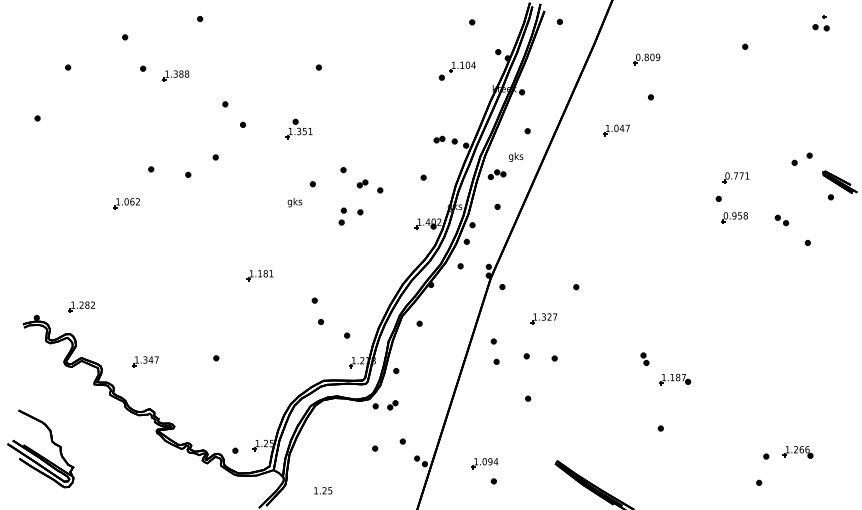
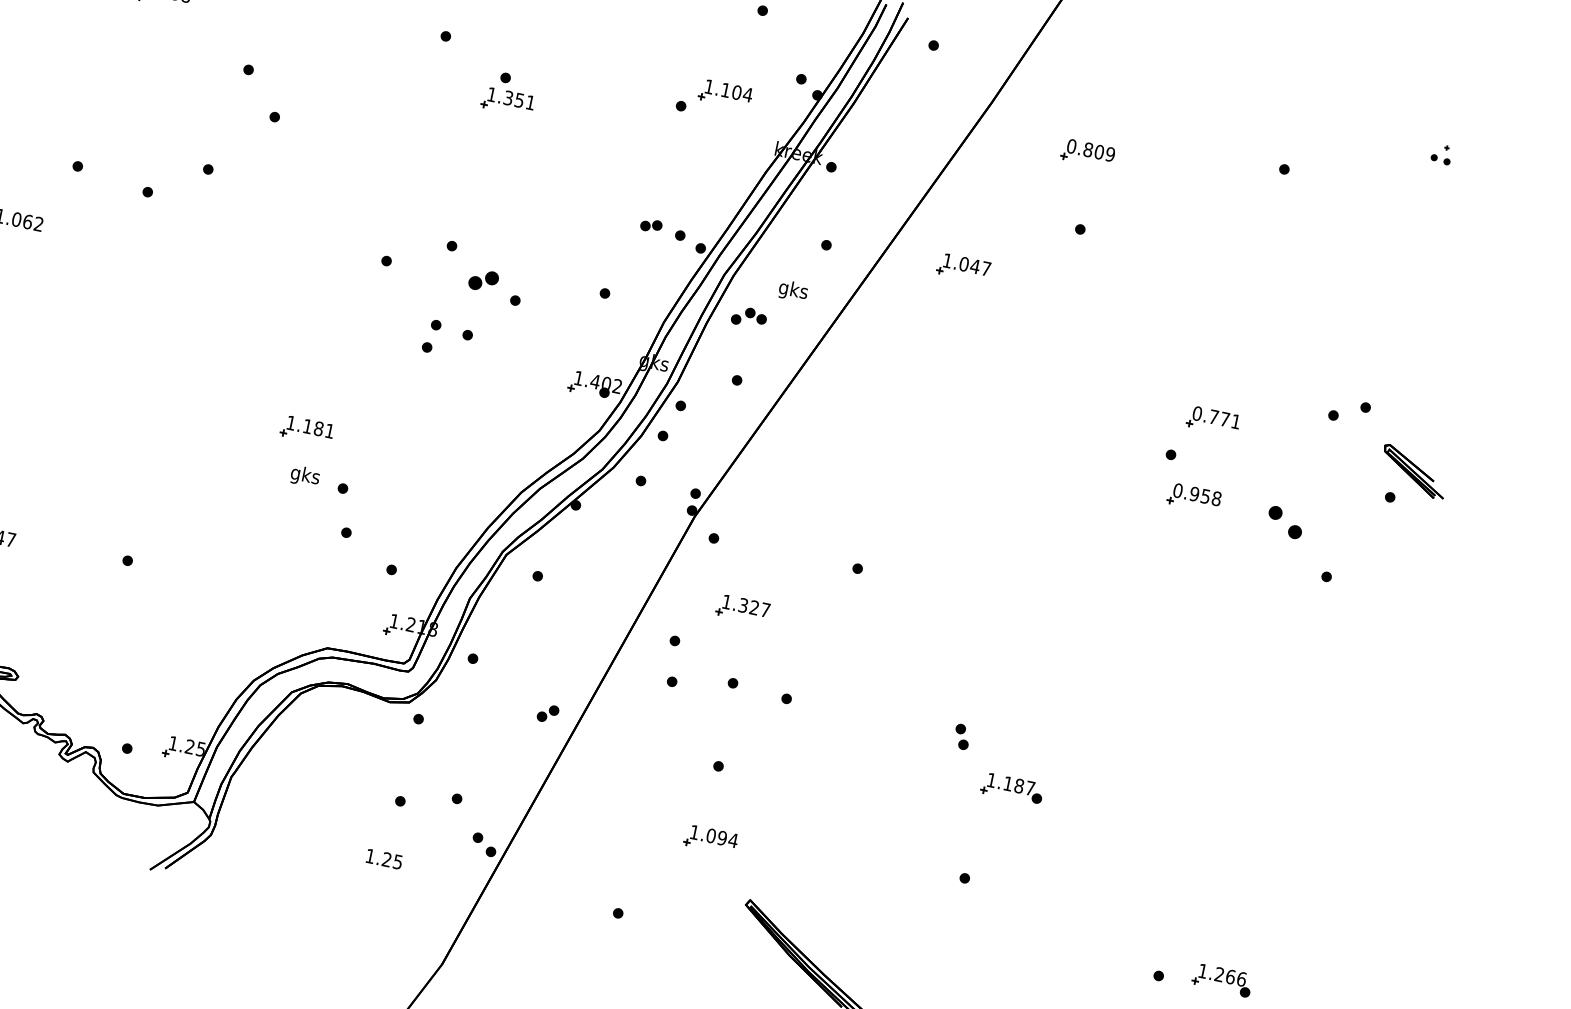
part: (820, 23) -> (1440, 154), size x0.6
part: (298, 128) -> (508, 91), moved
part: (616, 130) -> (963, 268), moved
part: (362, 183) -> (483, 279), size x1.4
text: (294, 202) -> (304, 476), moved
part: (781, 220) -> (1284, 522), size x1.4
part: (259, 275) -> (305, 429), moved
part: (543, 318) -> (742, 608), moved
part: (392, 405) -> (547, 713), moved
part: (484, 463) -> (710, 839), moved
text: (323, 490) -> (384, 858), moved

